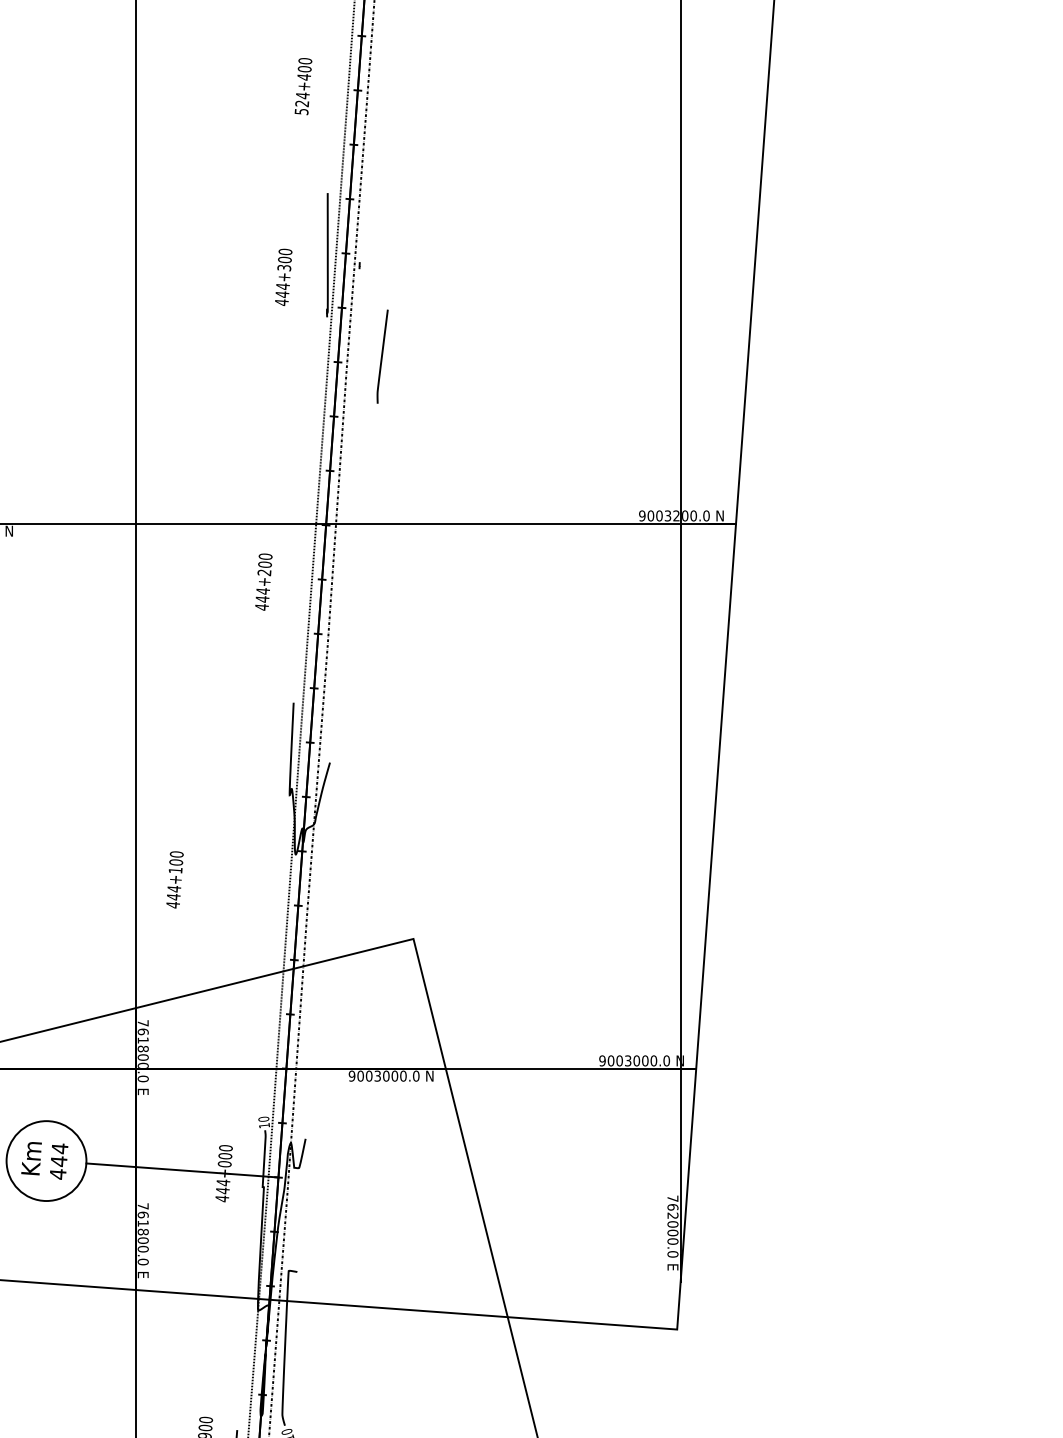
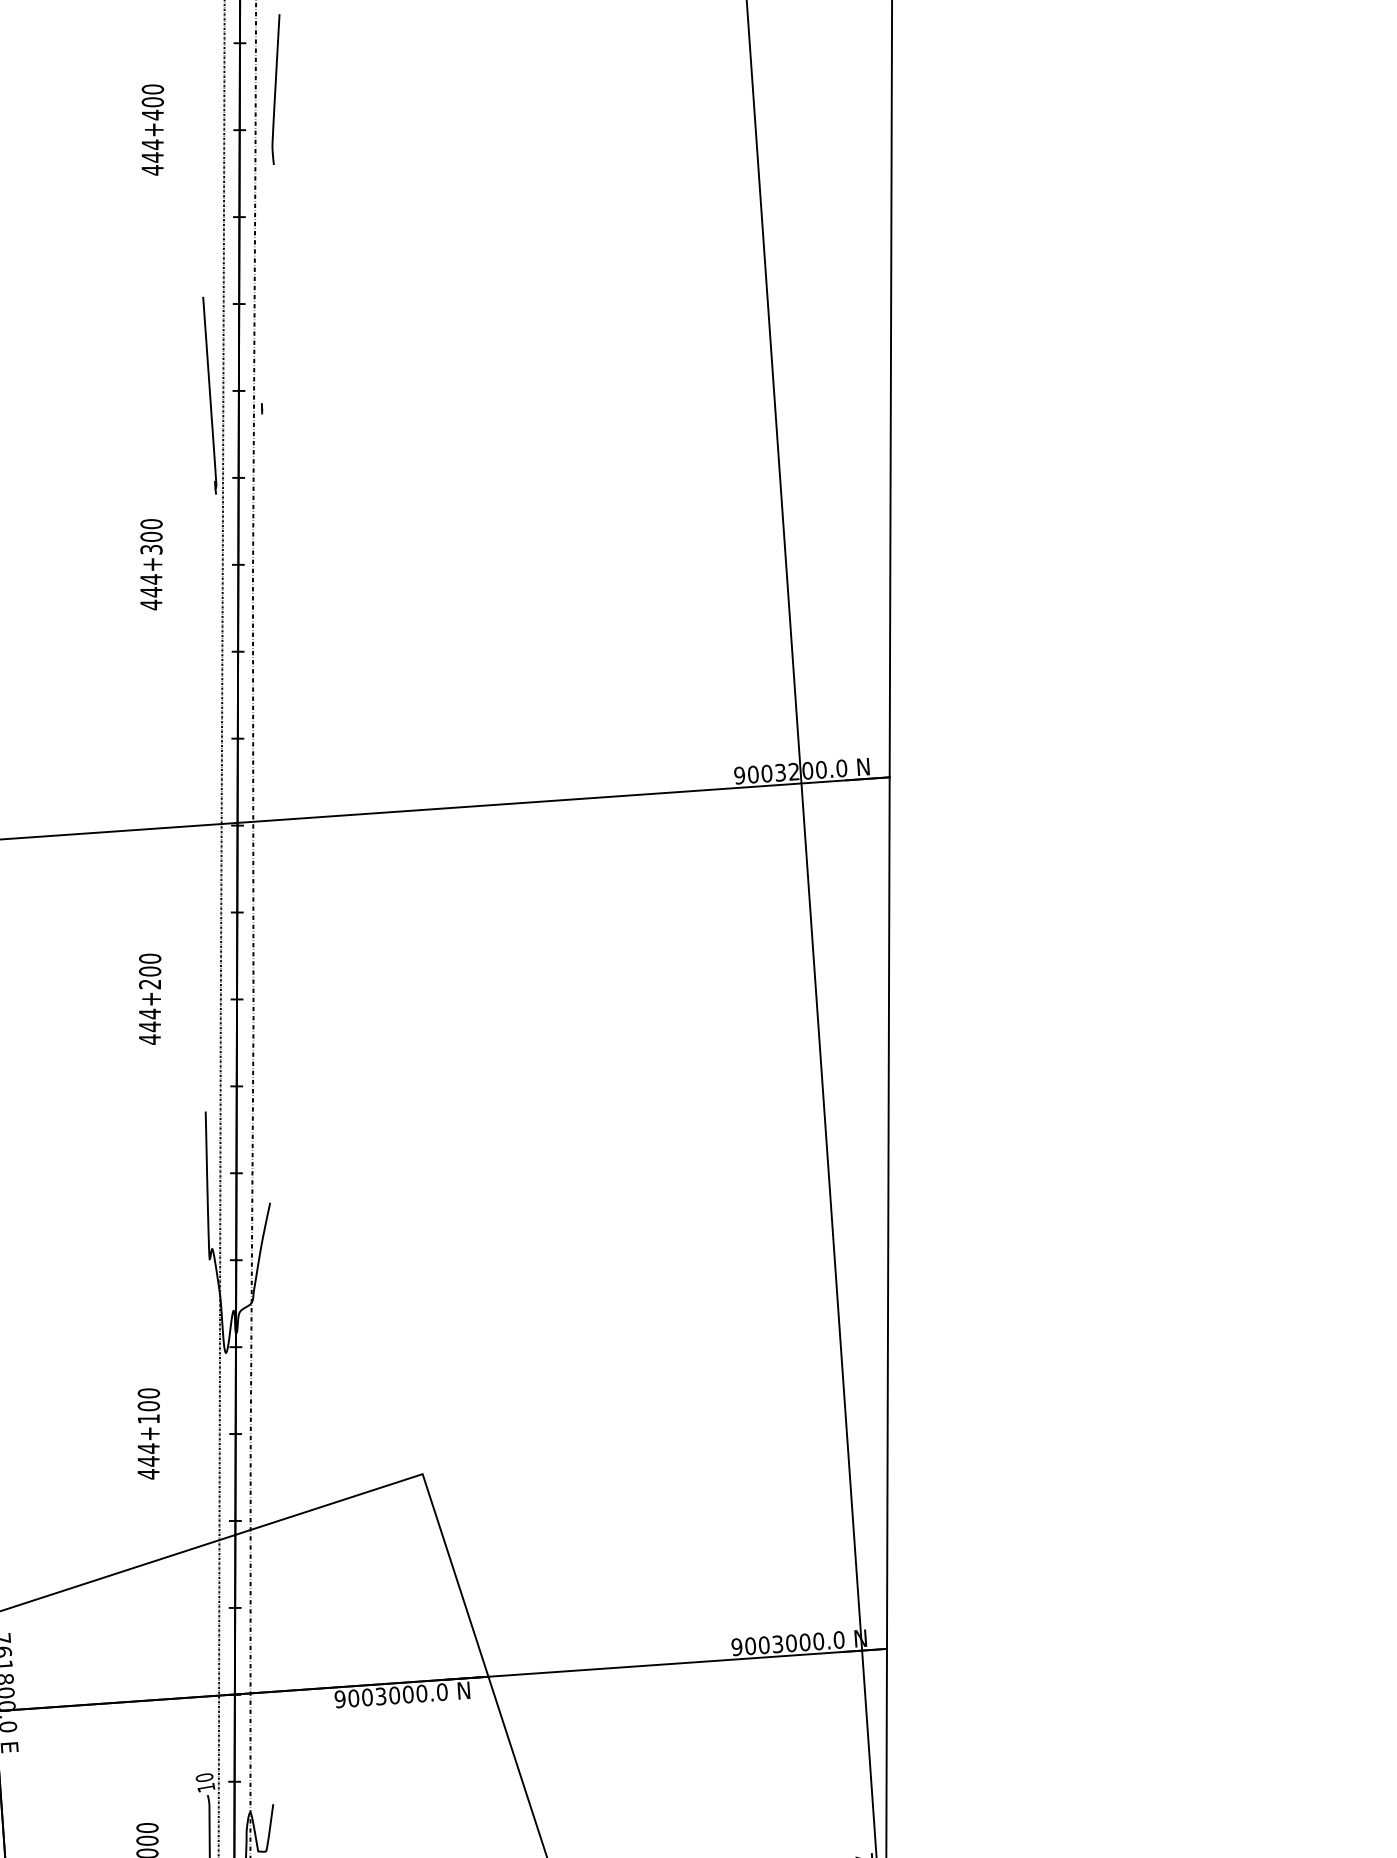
text: (301, 107) -> (151, 163), 524+400 -> 444+400
text: (283, 276) -> (151, 563), moved
curve: (382, 356) -> (276, 89), moved
text: (263, 581) -> (149, 998), moved
text: (174, 879) -> (147, 1433), moved

